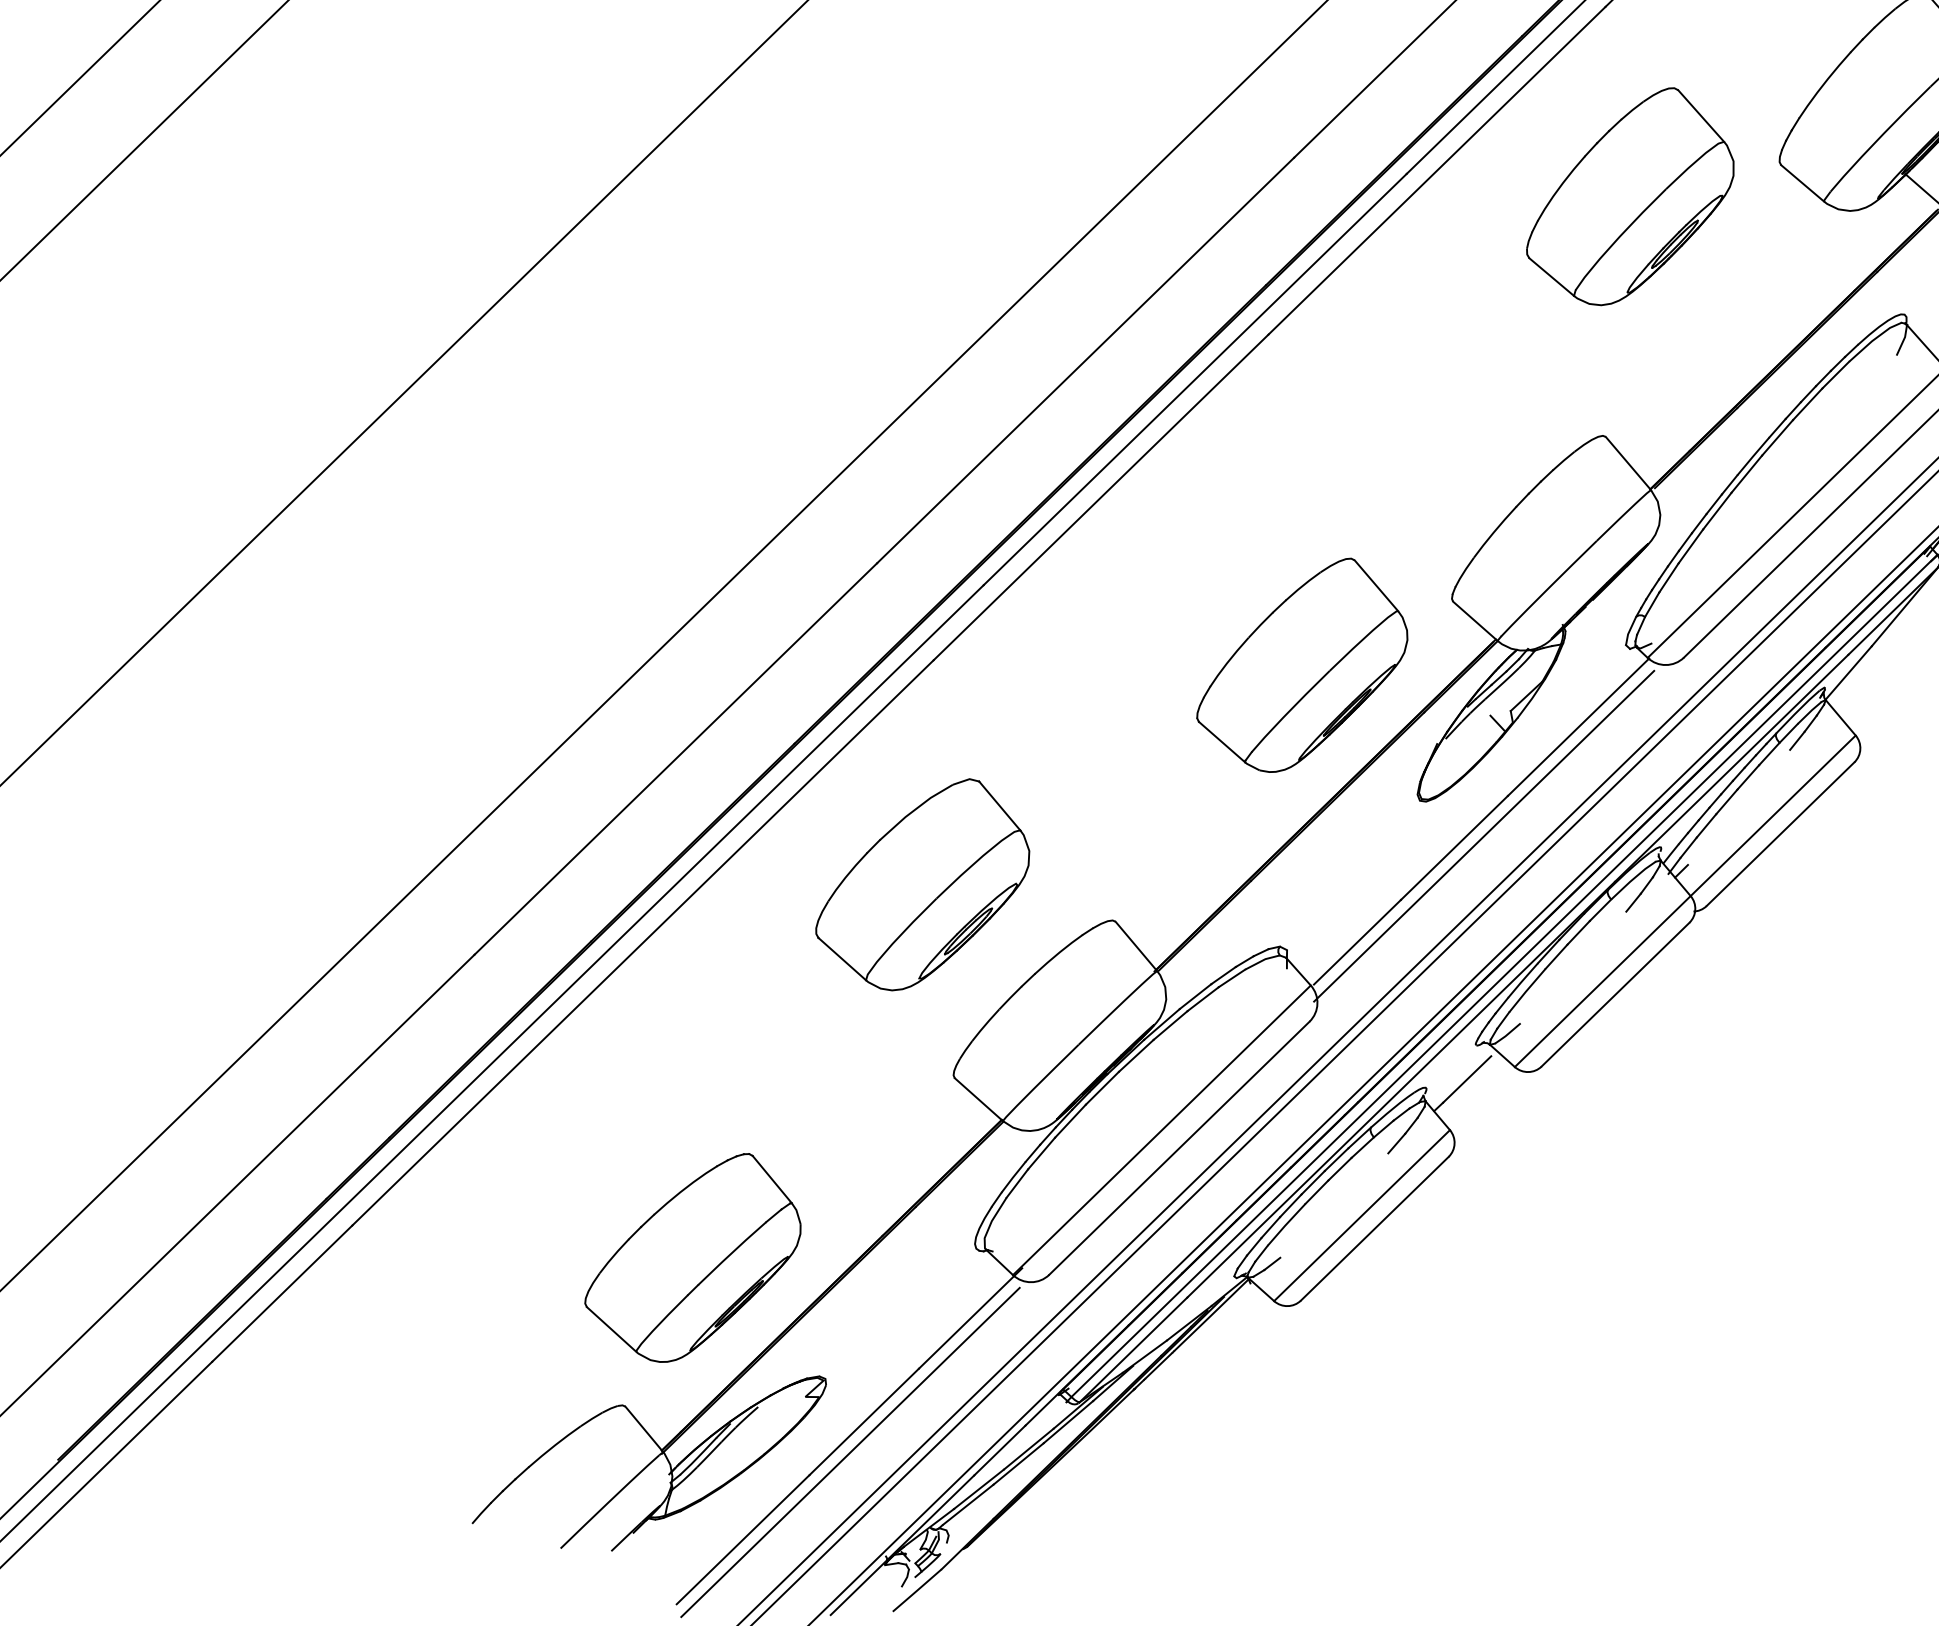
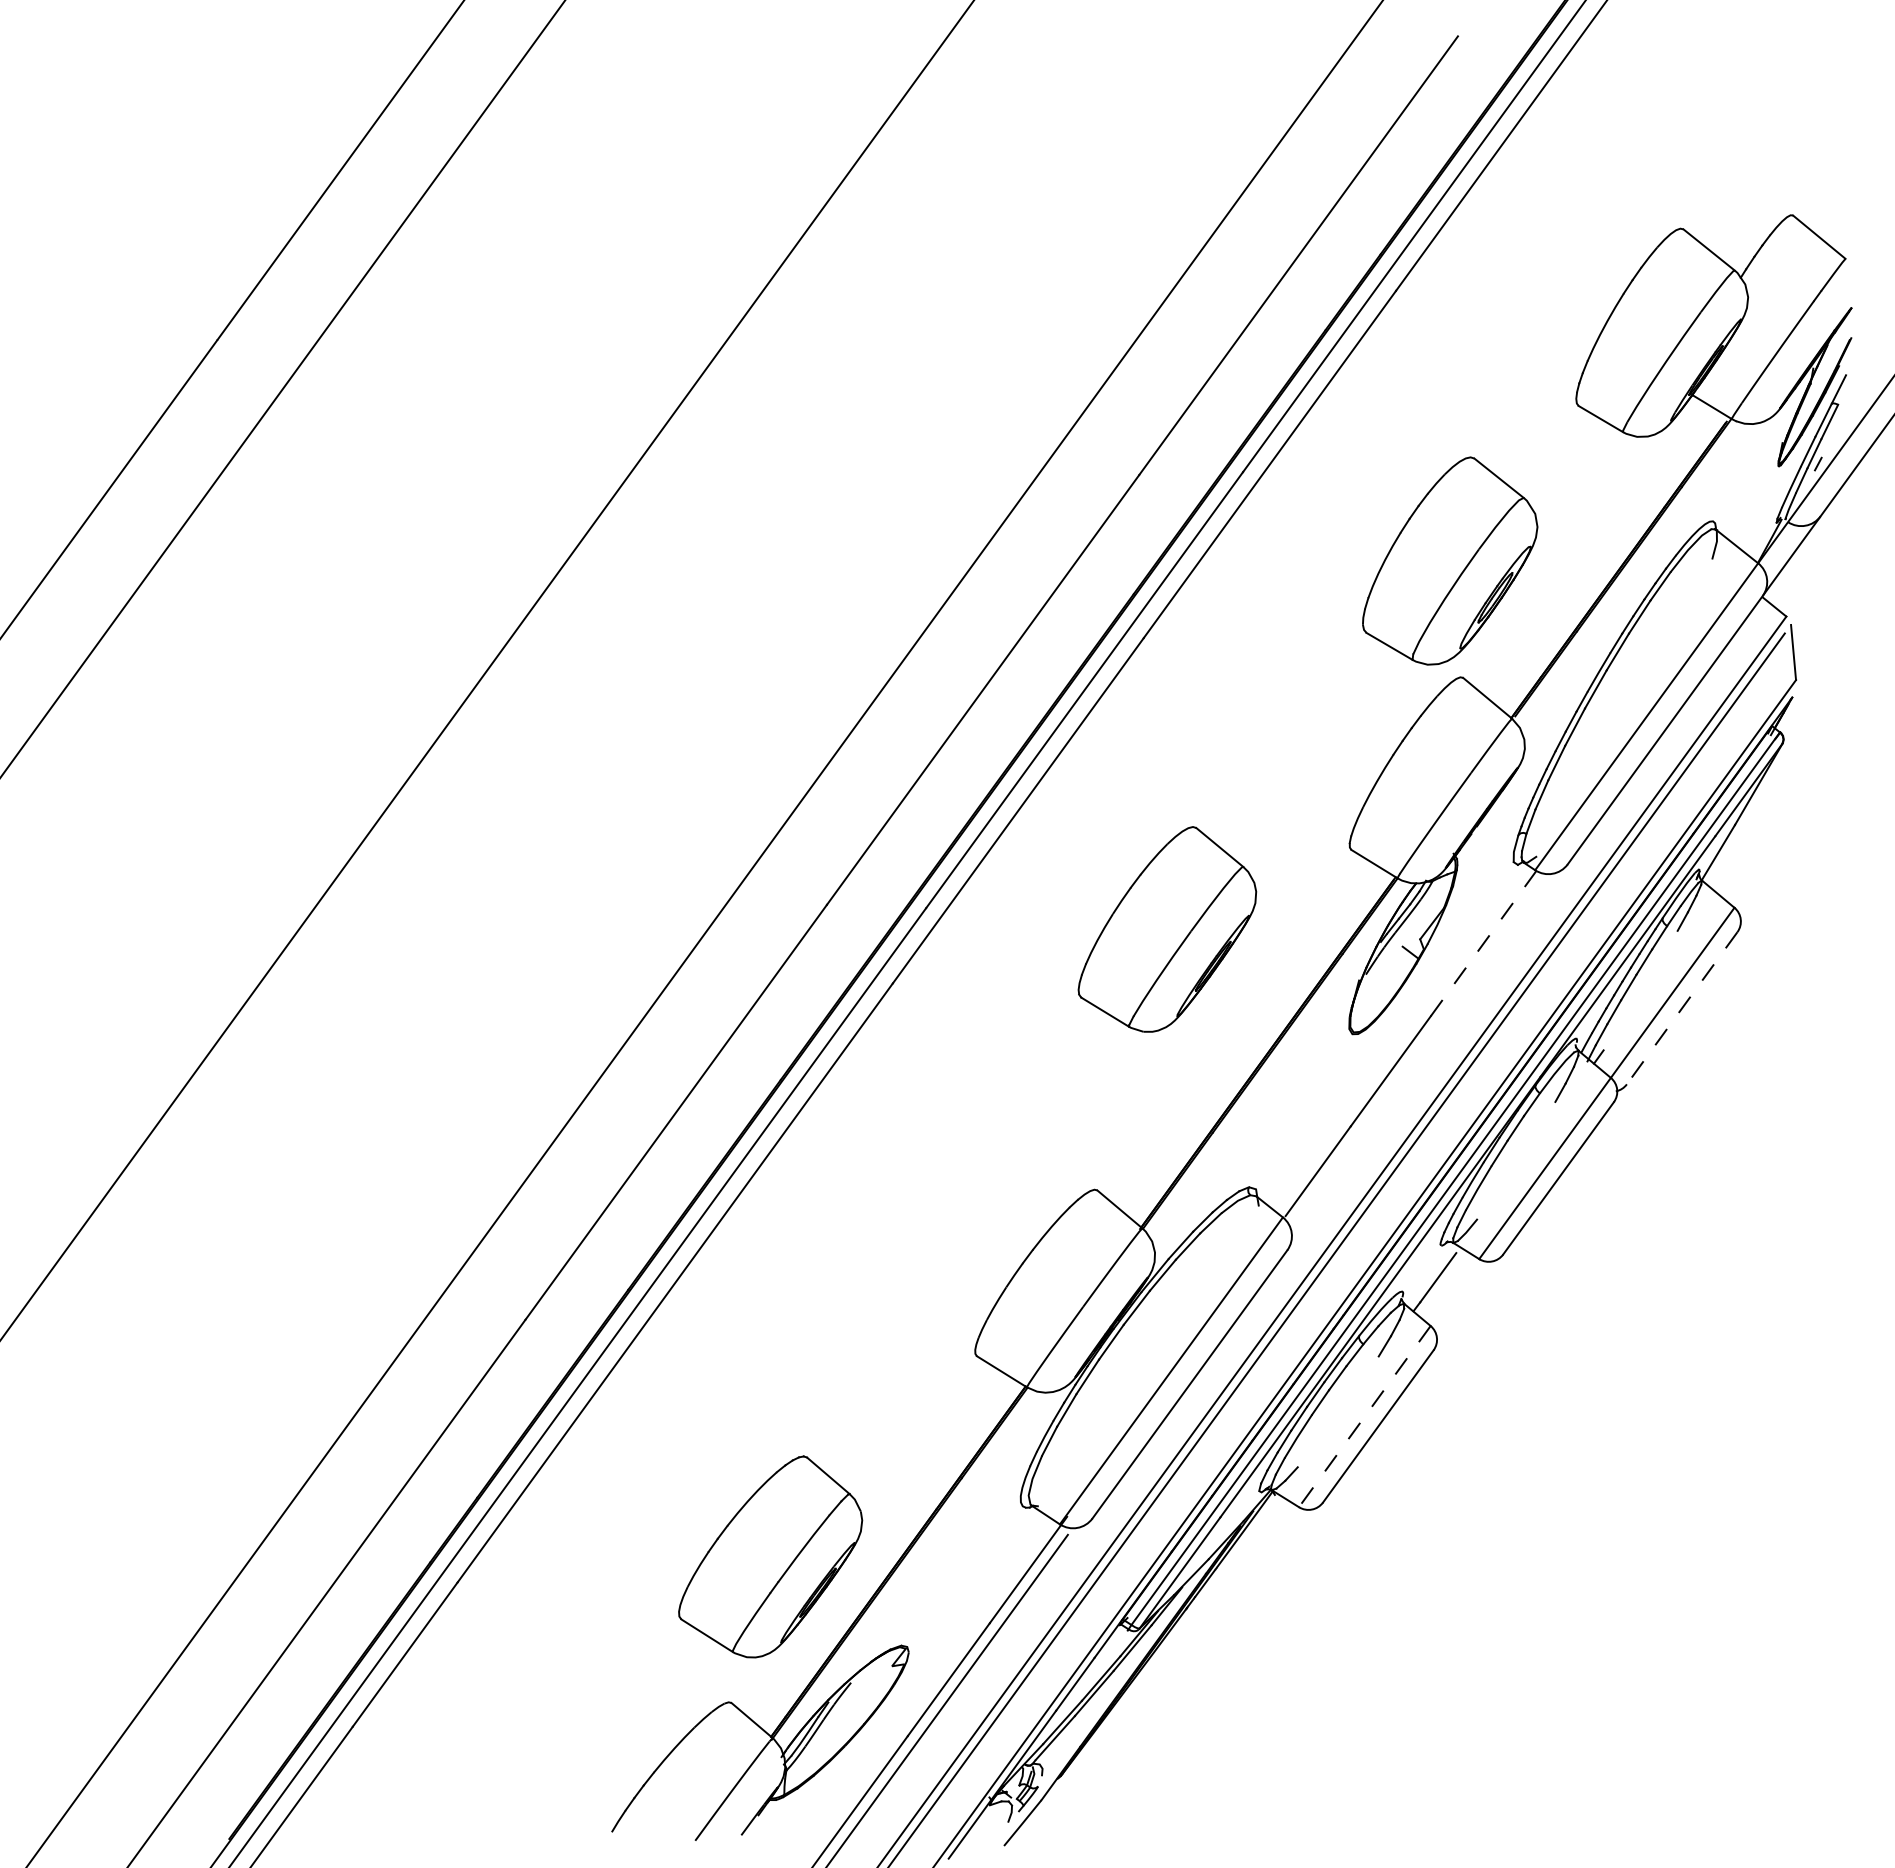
part: (1633, 195) -> (1450, 560), moved
part: (1304, 664) -> (1167, 929), moved
line: (1579, 726) -> (1484, 942), solid -> dashed
line: (1779, 834) -> (1681, 1008), solid -> dashed
line: (1484, 835) -> (1415, 1055), removed
part: (924, 883) -> (919, 1185), removed
line: (1361, 1215) -> (1364, 1416), solid -> dashed

